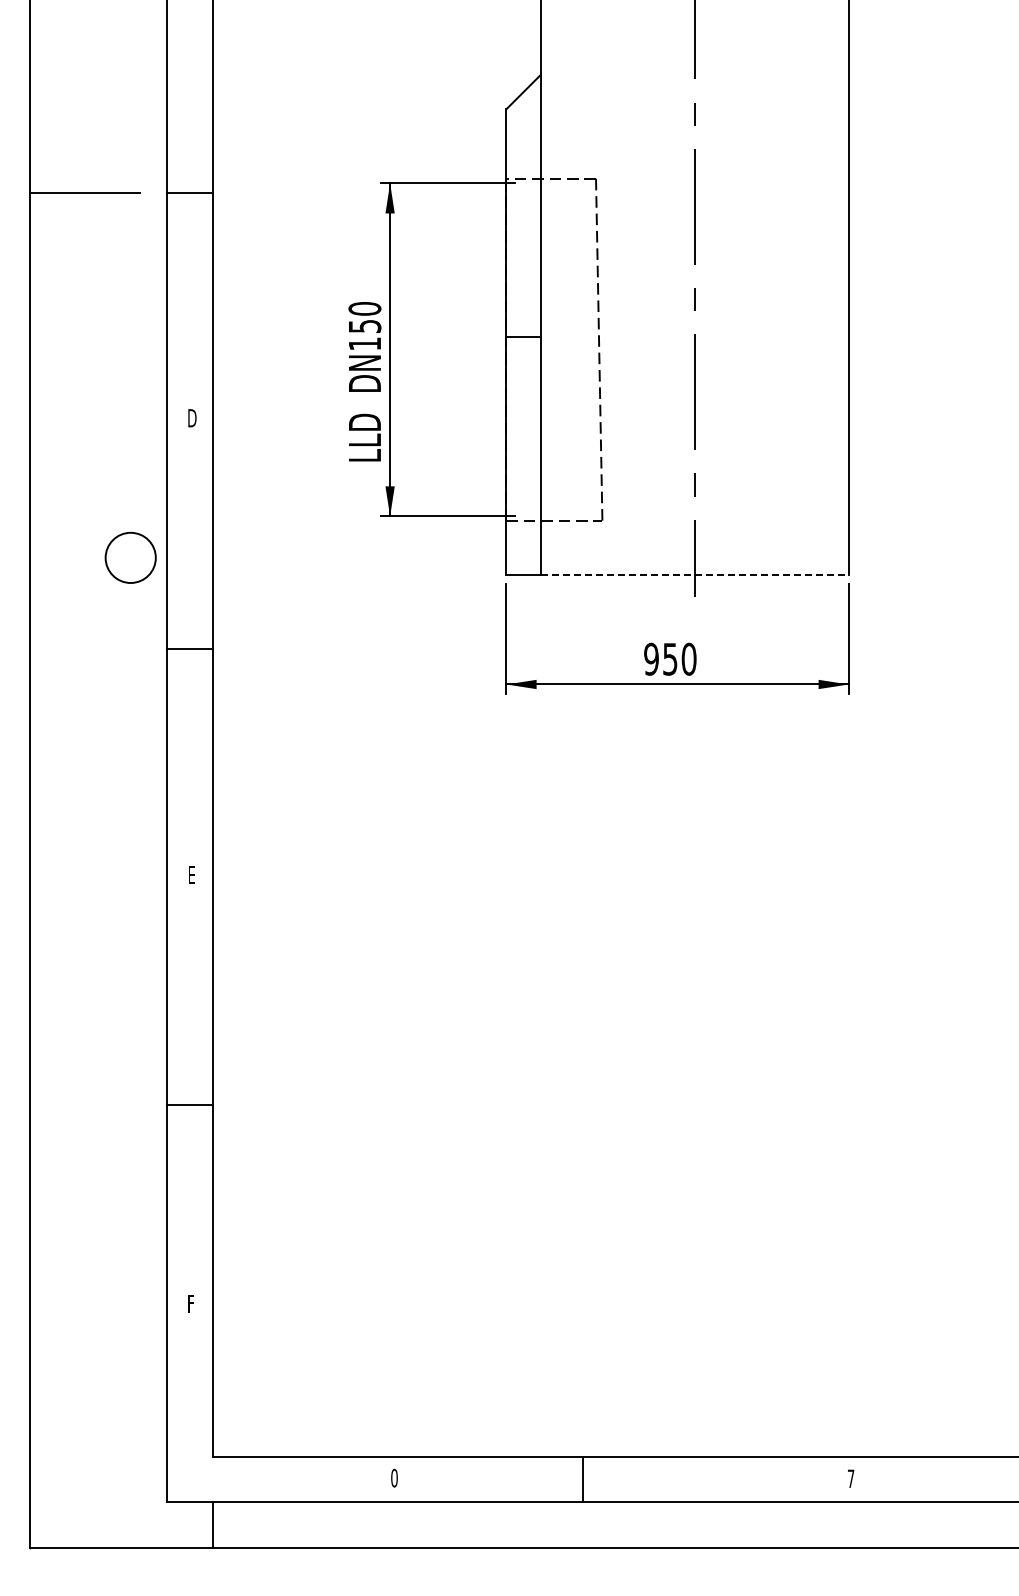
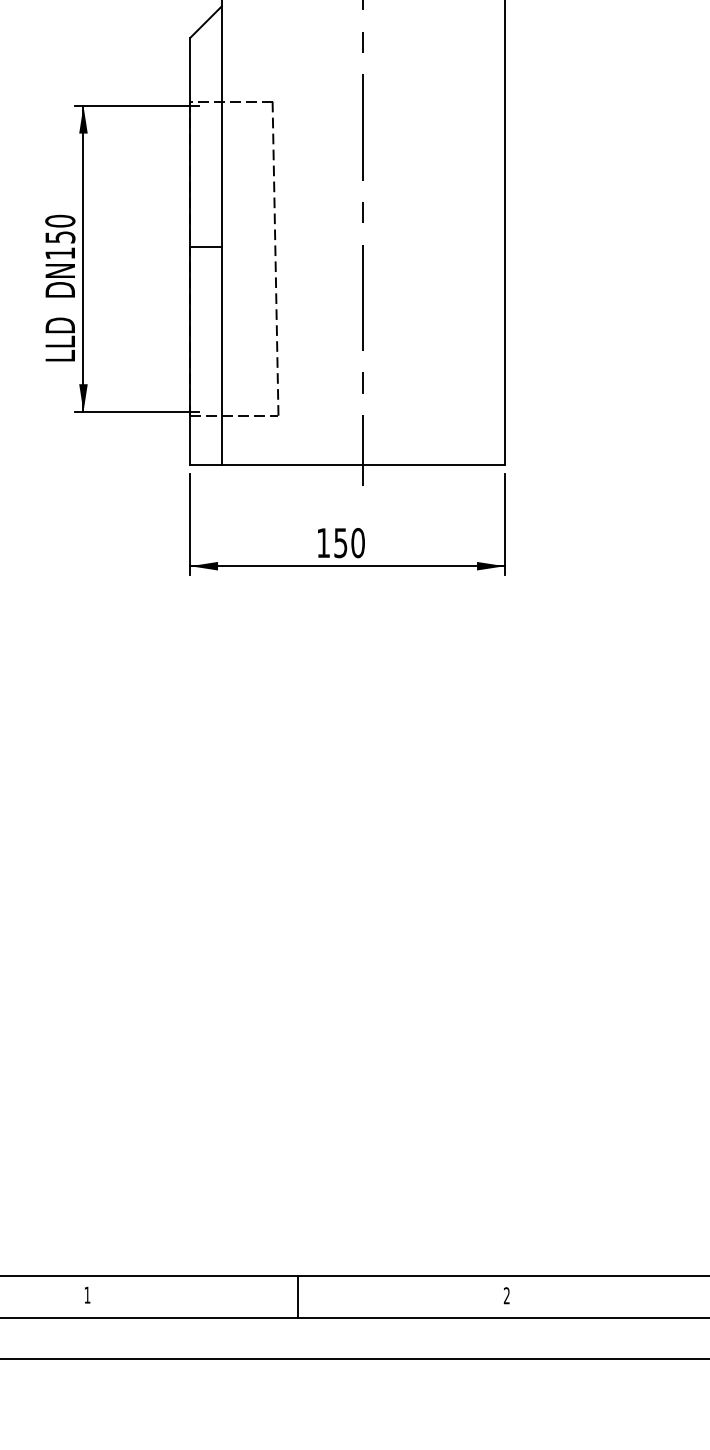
line: (695, 574) -> (363, 465), dashed -> solid
text: (651, 658) -> (323, 542), 950 -> 150
text: (394, 1477) -> (87, 1294), 0 -> 1
text: (850, 1478) -> (506, 1295), 7 -> 2
line: (582, 1479) -> (297, 1296), moved

